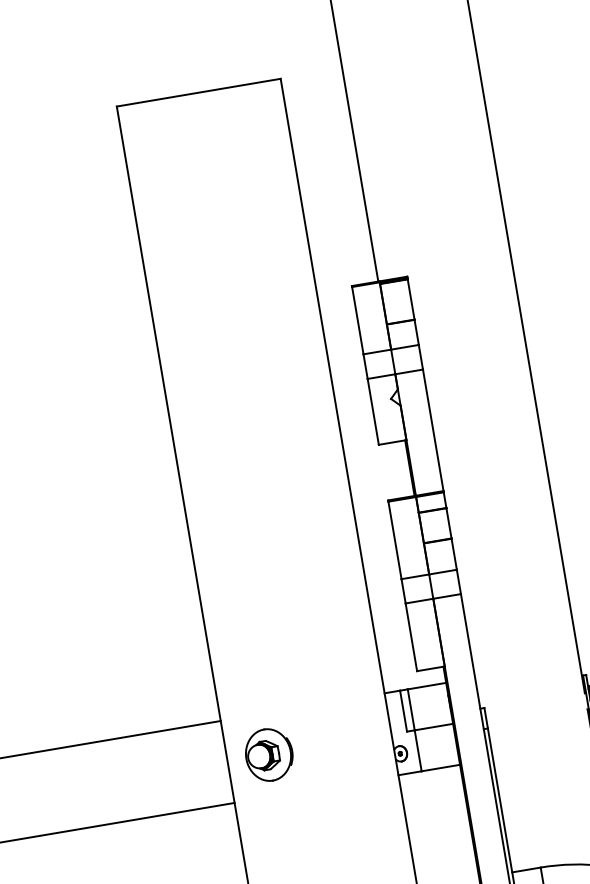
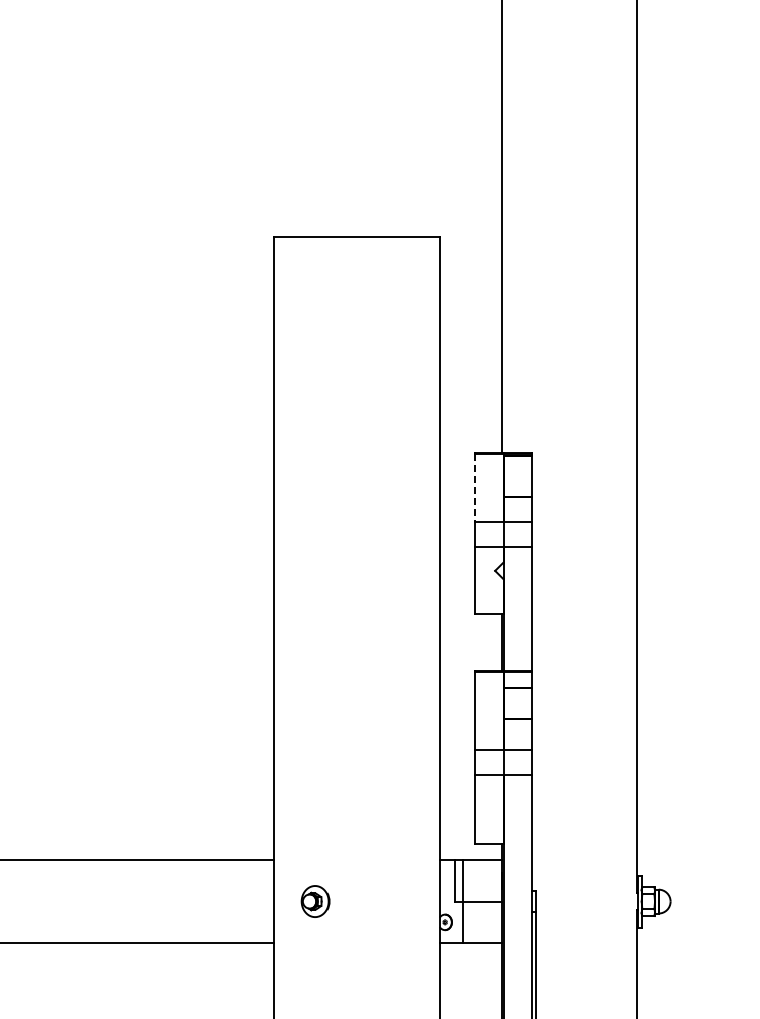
line: (357, 320) -> (475, 488), solid -> dashed
part: (269, 754) -> (315, 901), size x0.6

